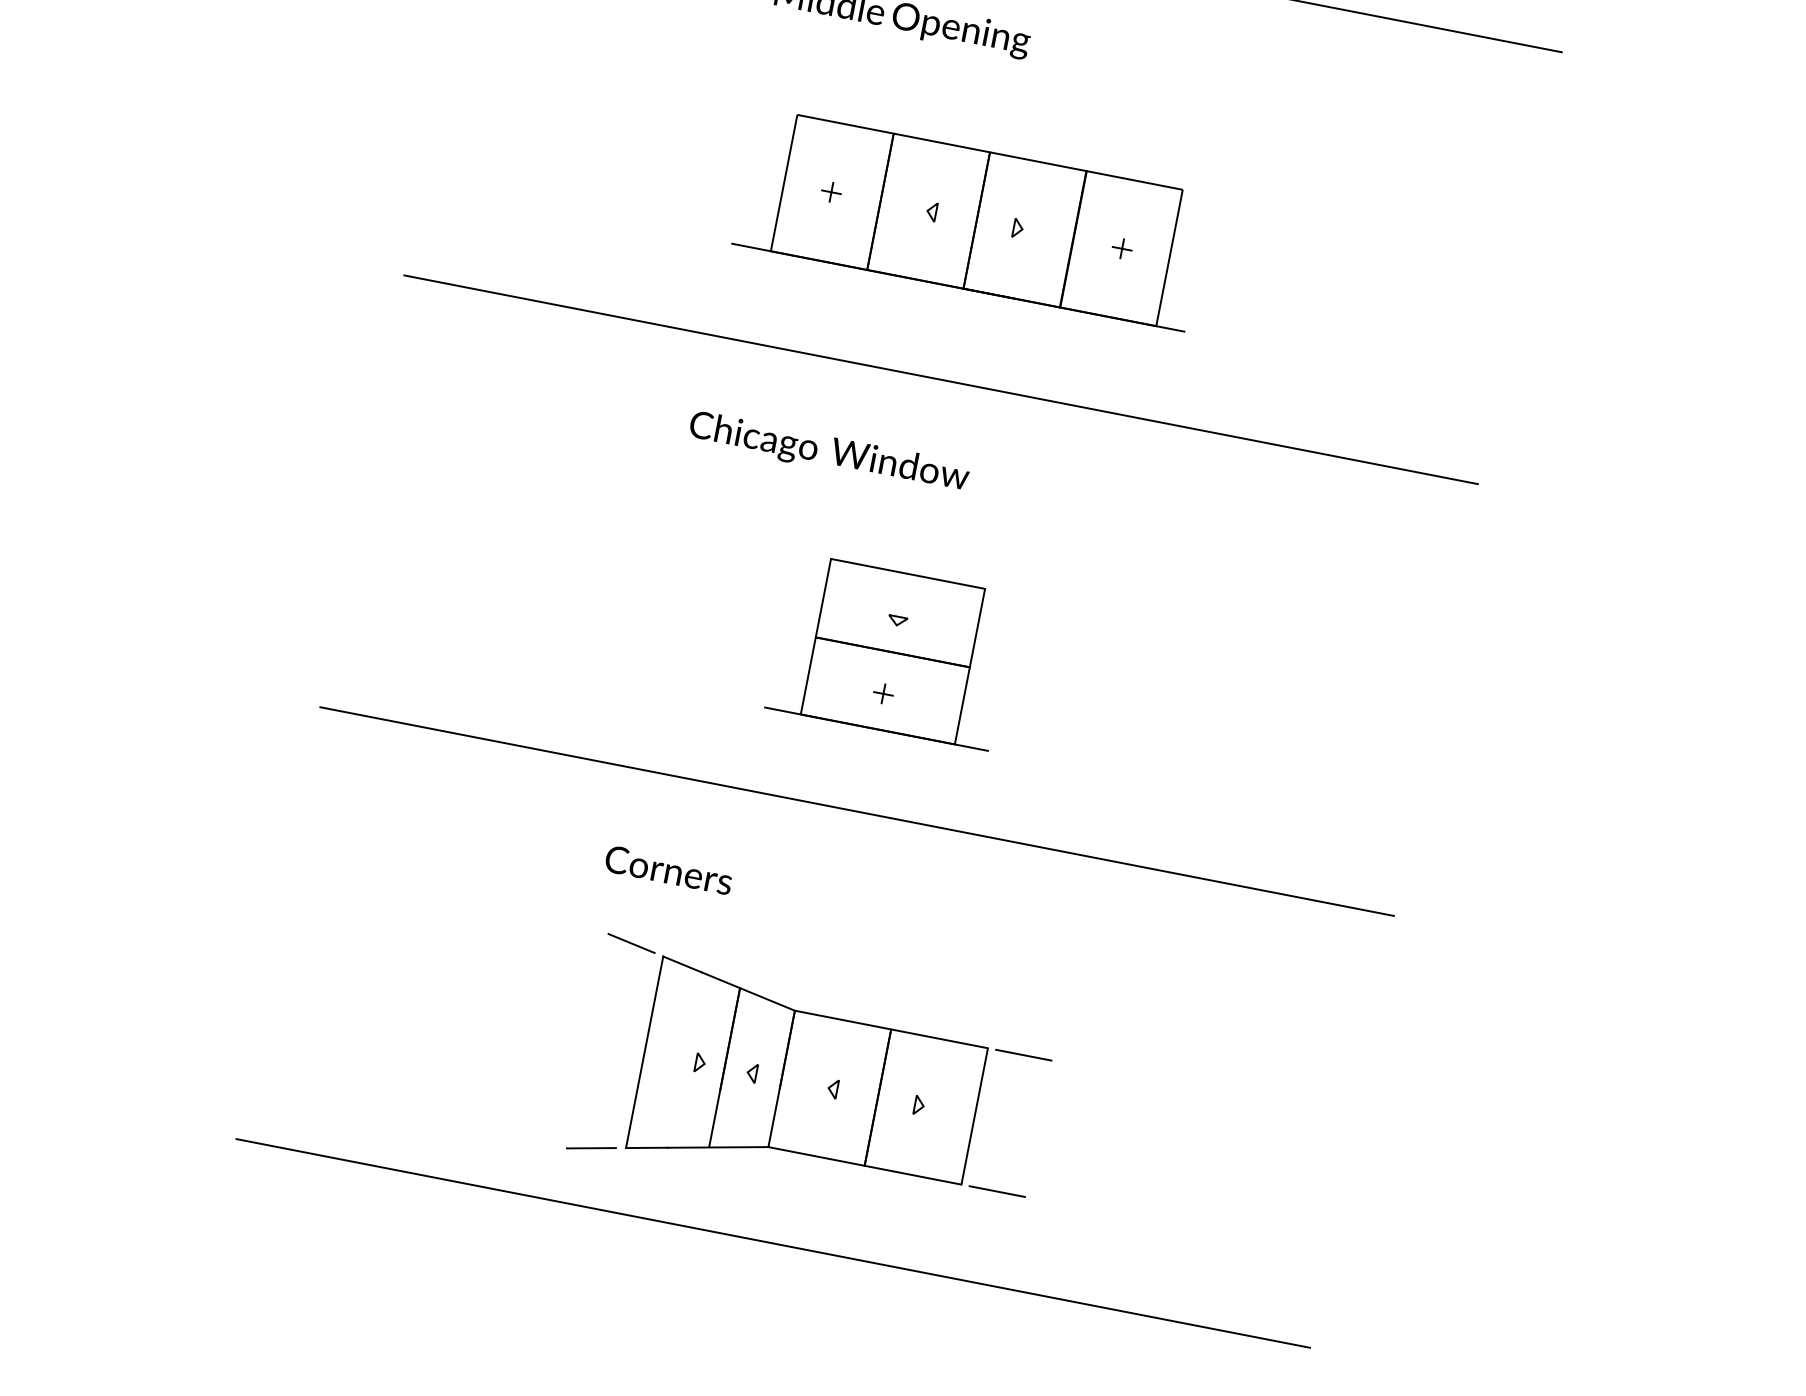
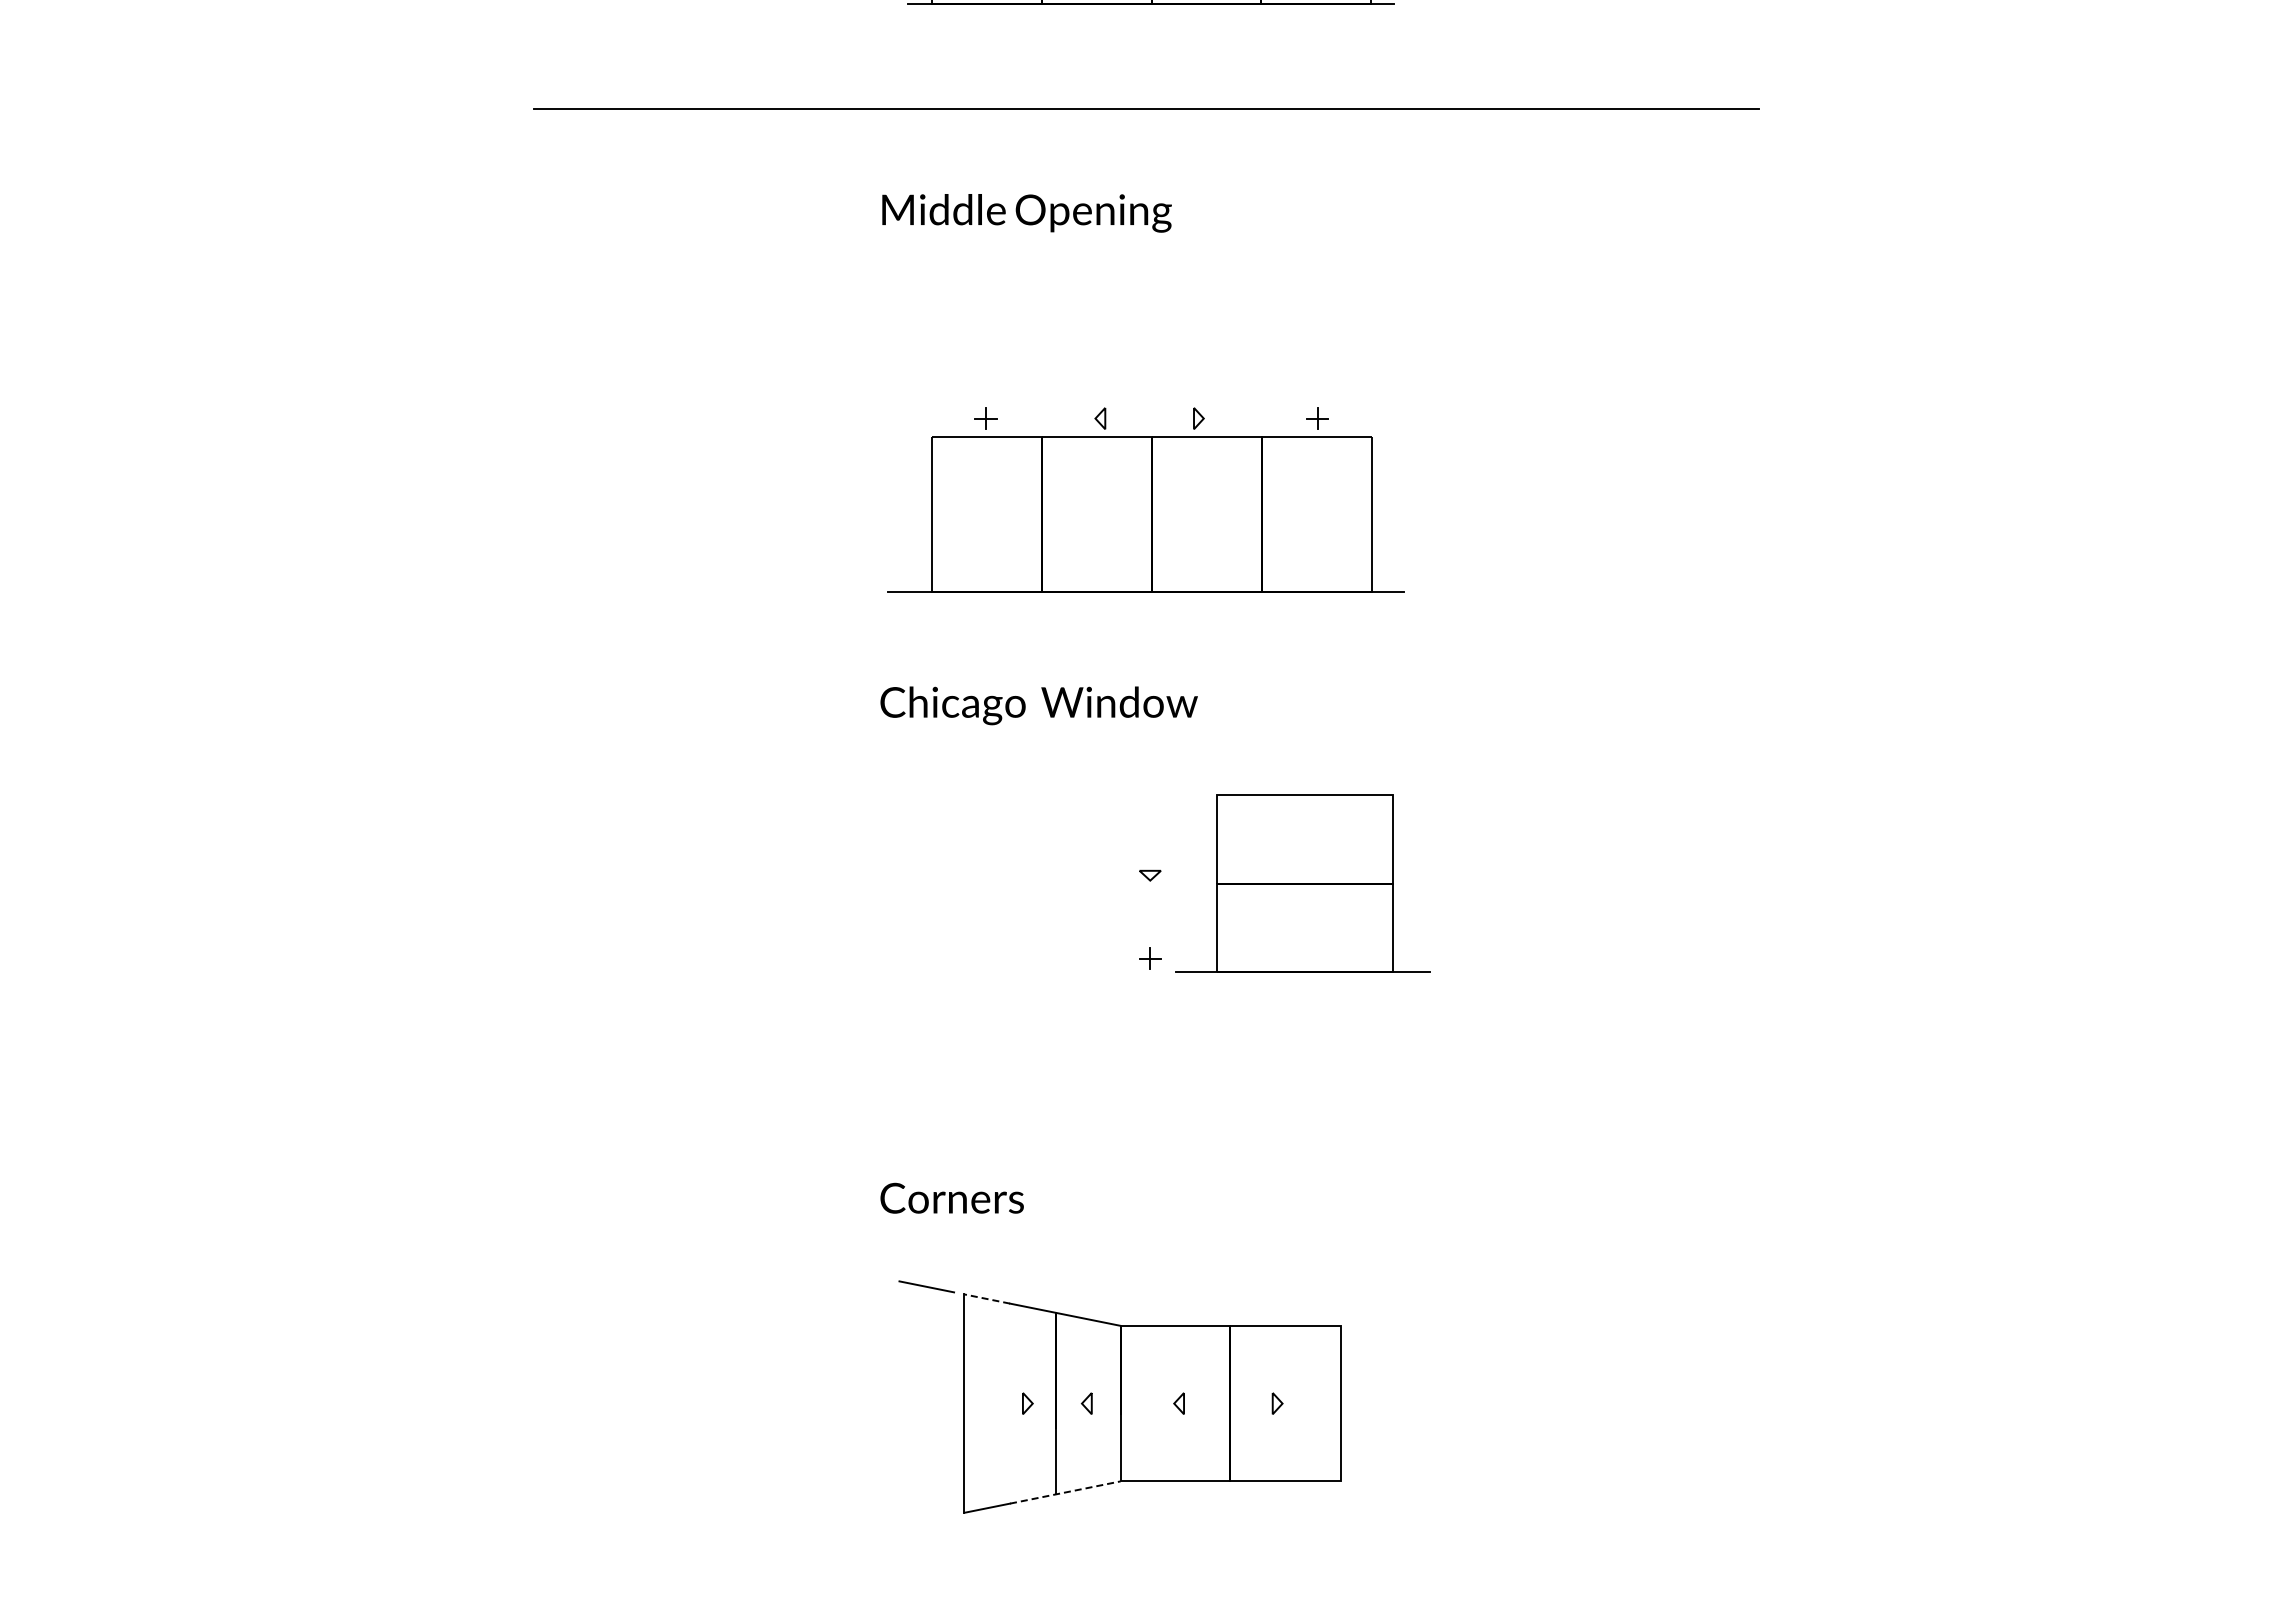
part: (971, 219) -> (1145, 514), moved
line: (941, 380) -> (1146, 601), removed
part: (891, 651) -> (1302, 883), moved
line: (857, 811) -> (1146, 1093), removed
line: (681, 963) -> (986, 1298), solid -> dashed
line: (1023, 1054) -> (1381, 1325), removed
line: (718, 1147) -> (1065, 1492), solid -> dashed
line: (591, 1148) -> (926, 1520), removed
line: (997, 1191) -> (1381, 1481), removed
line: (773, 1243) -> (1146, 1586), removed

